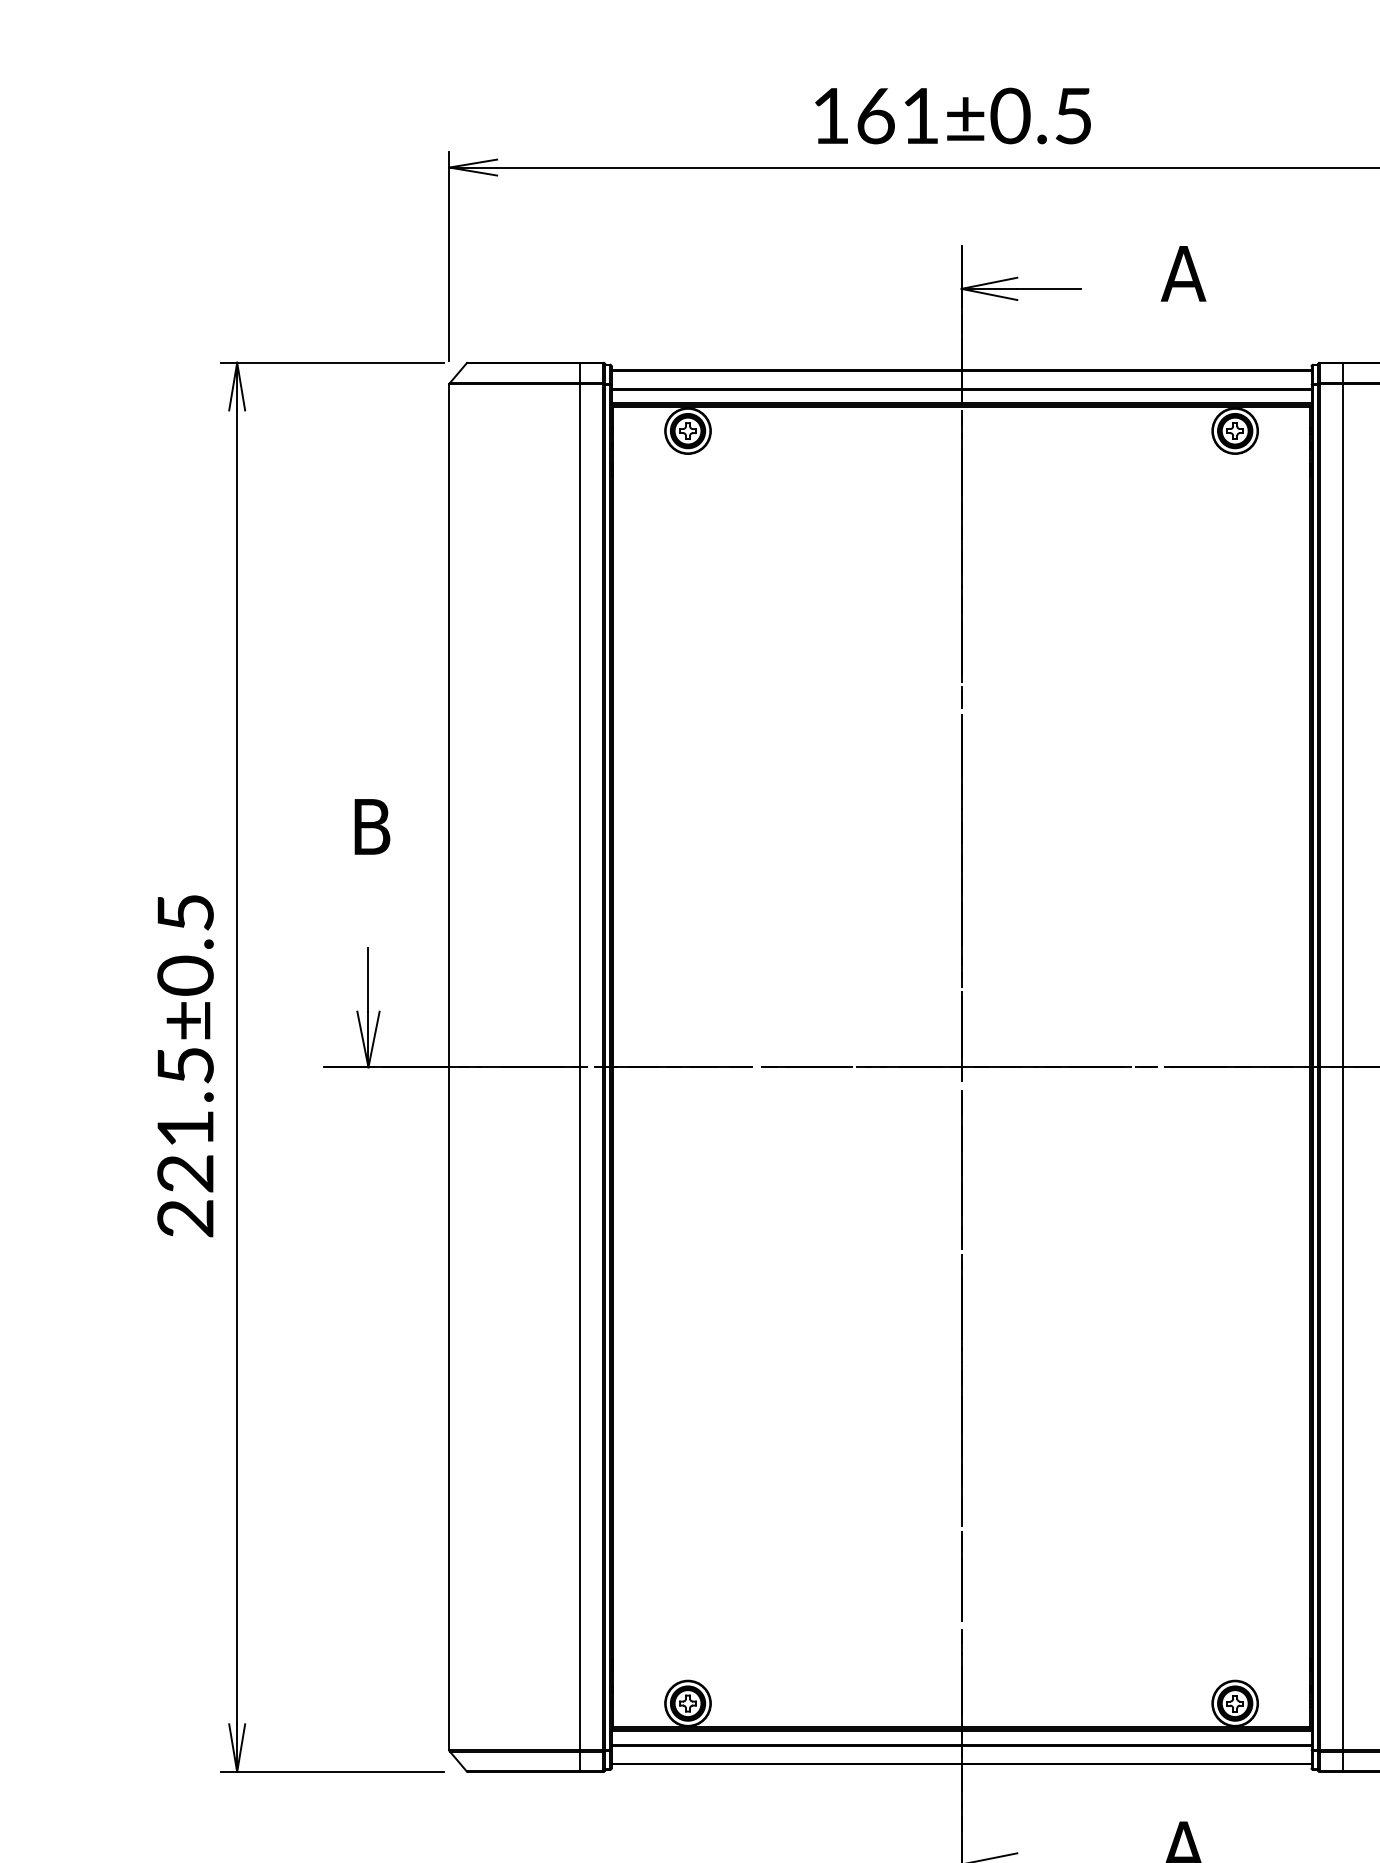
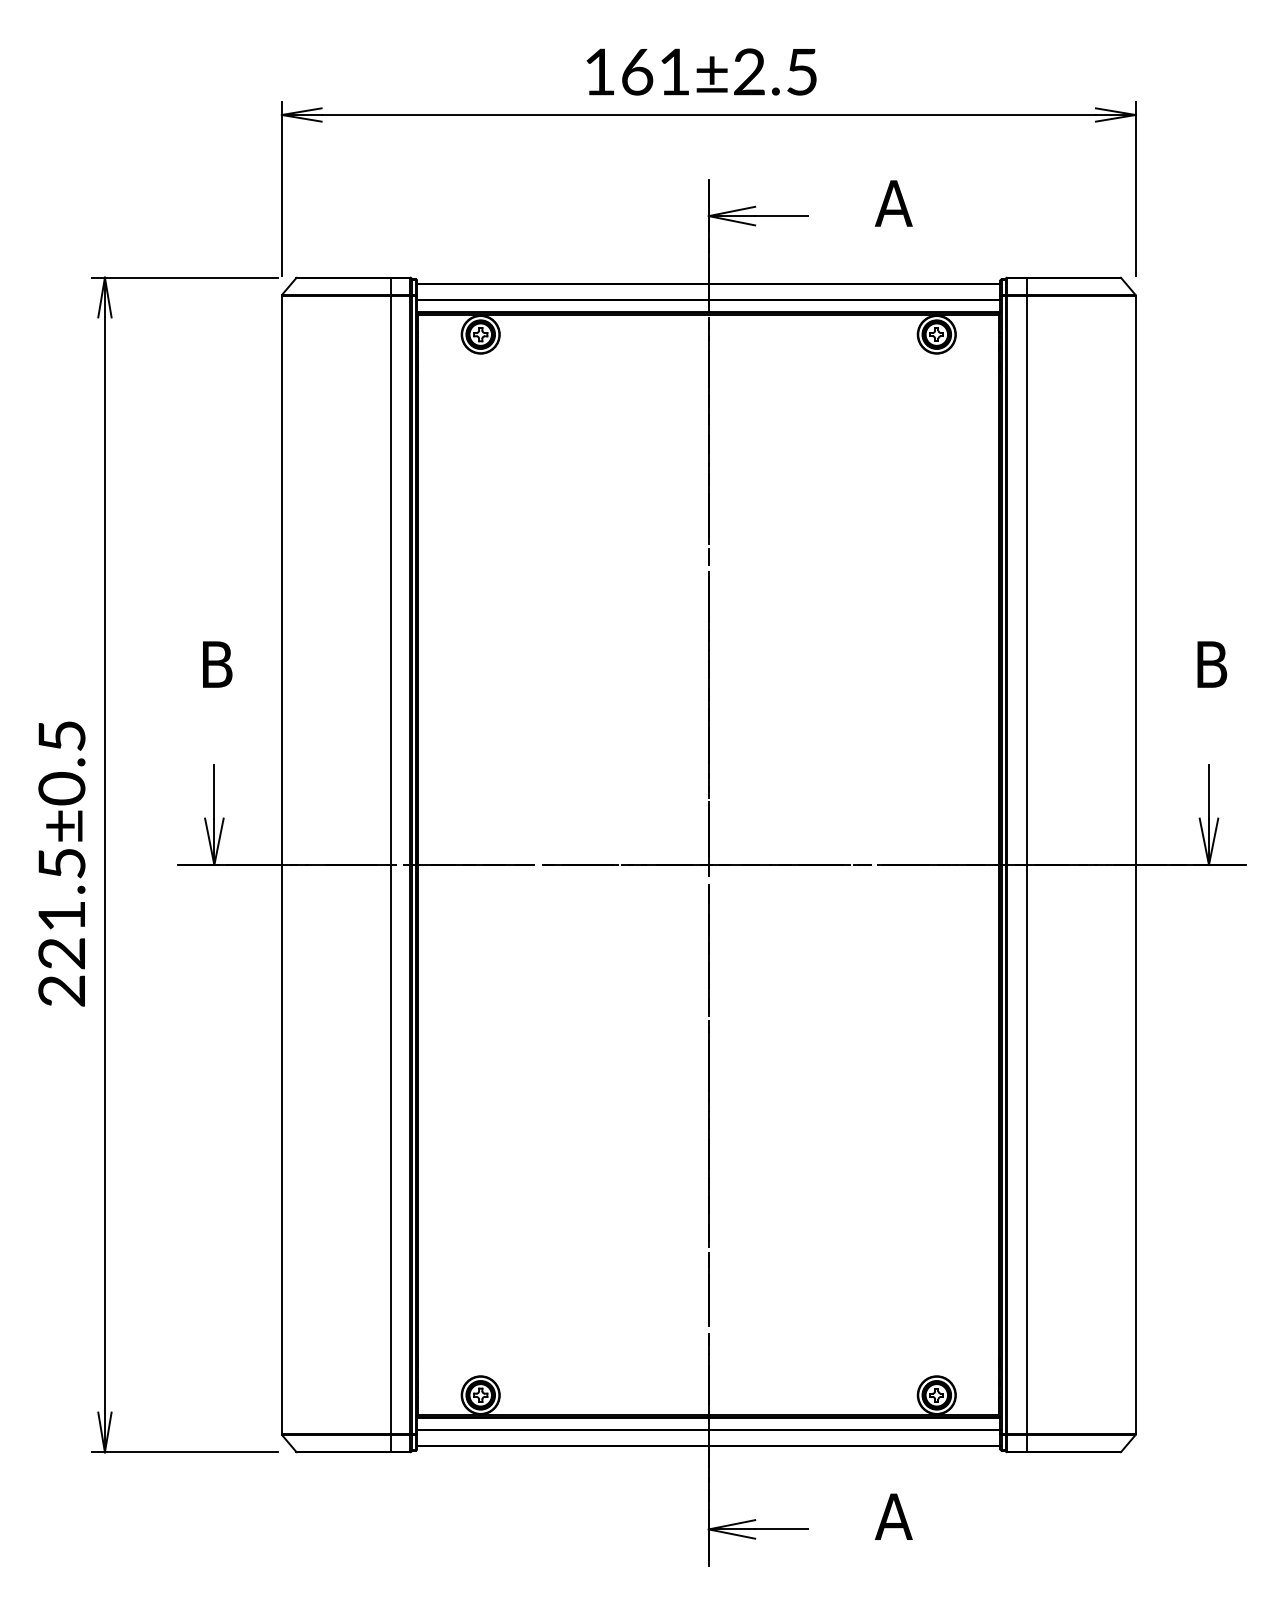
text: (1010, 115) -> (749, 71), 161±0.5 -> 161±2.5

